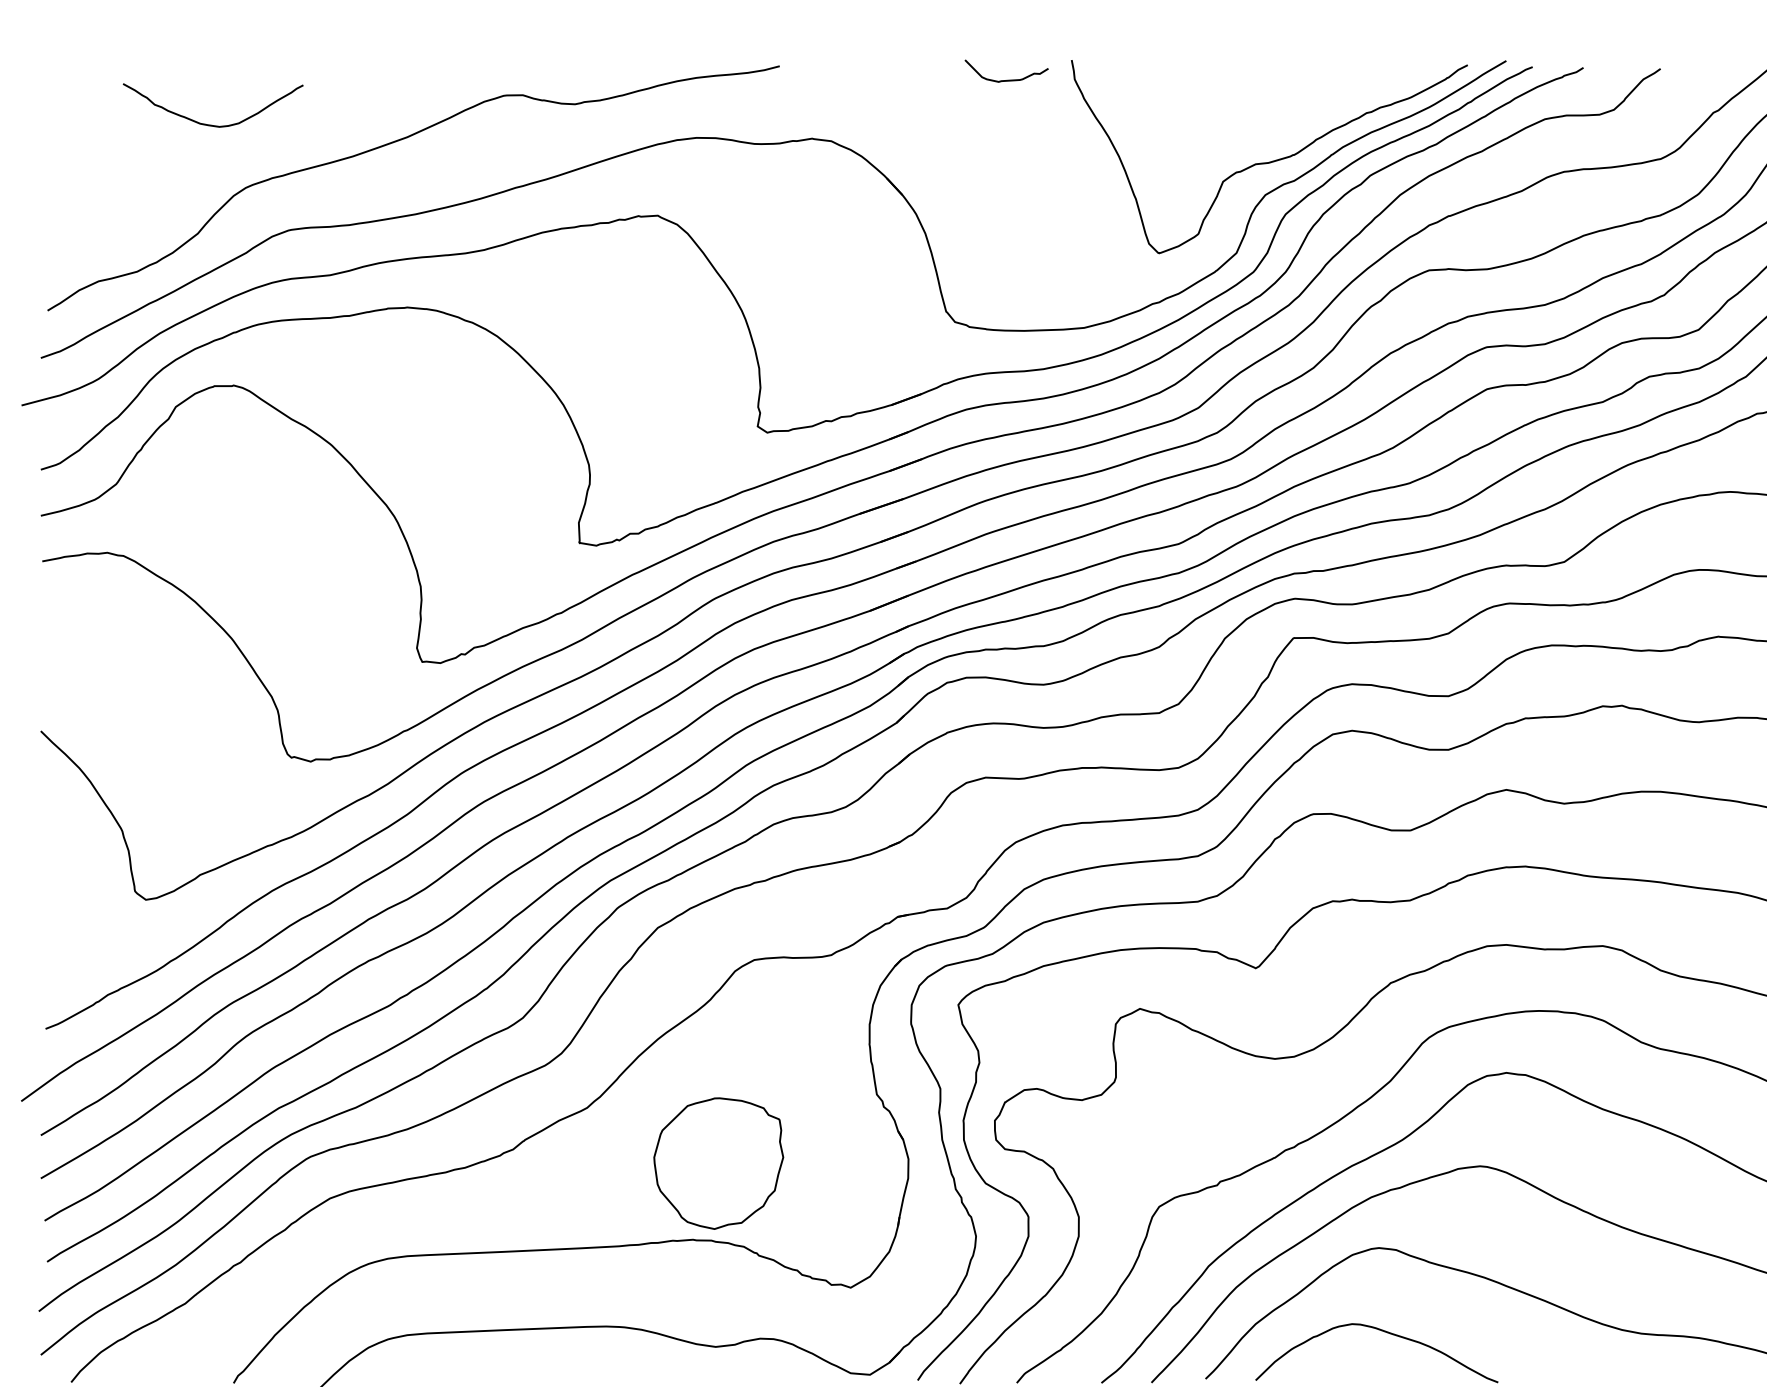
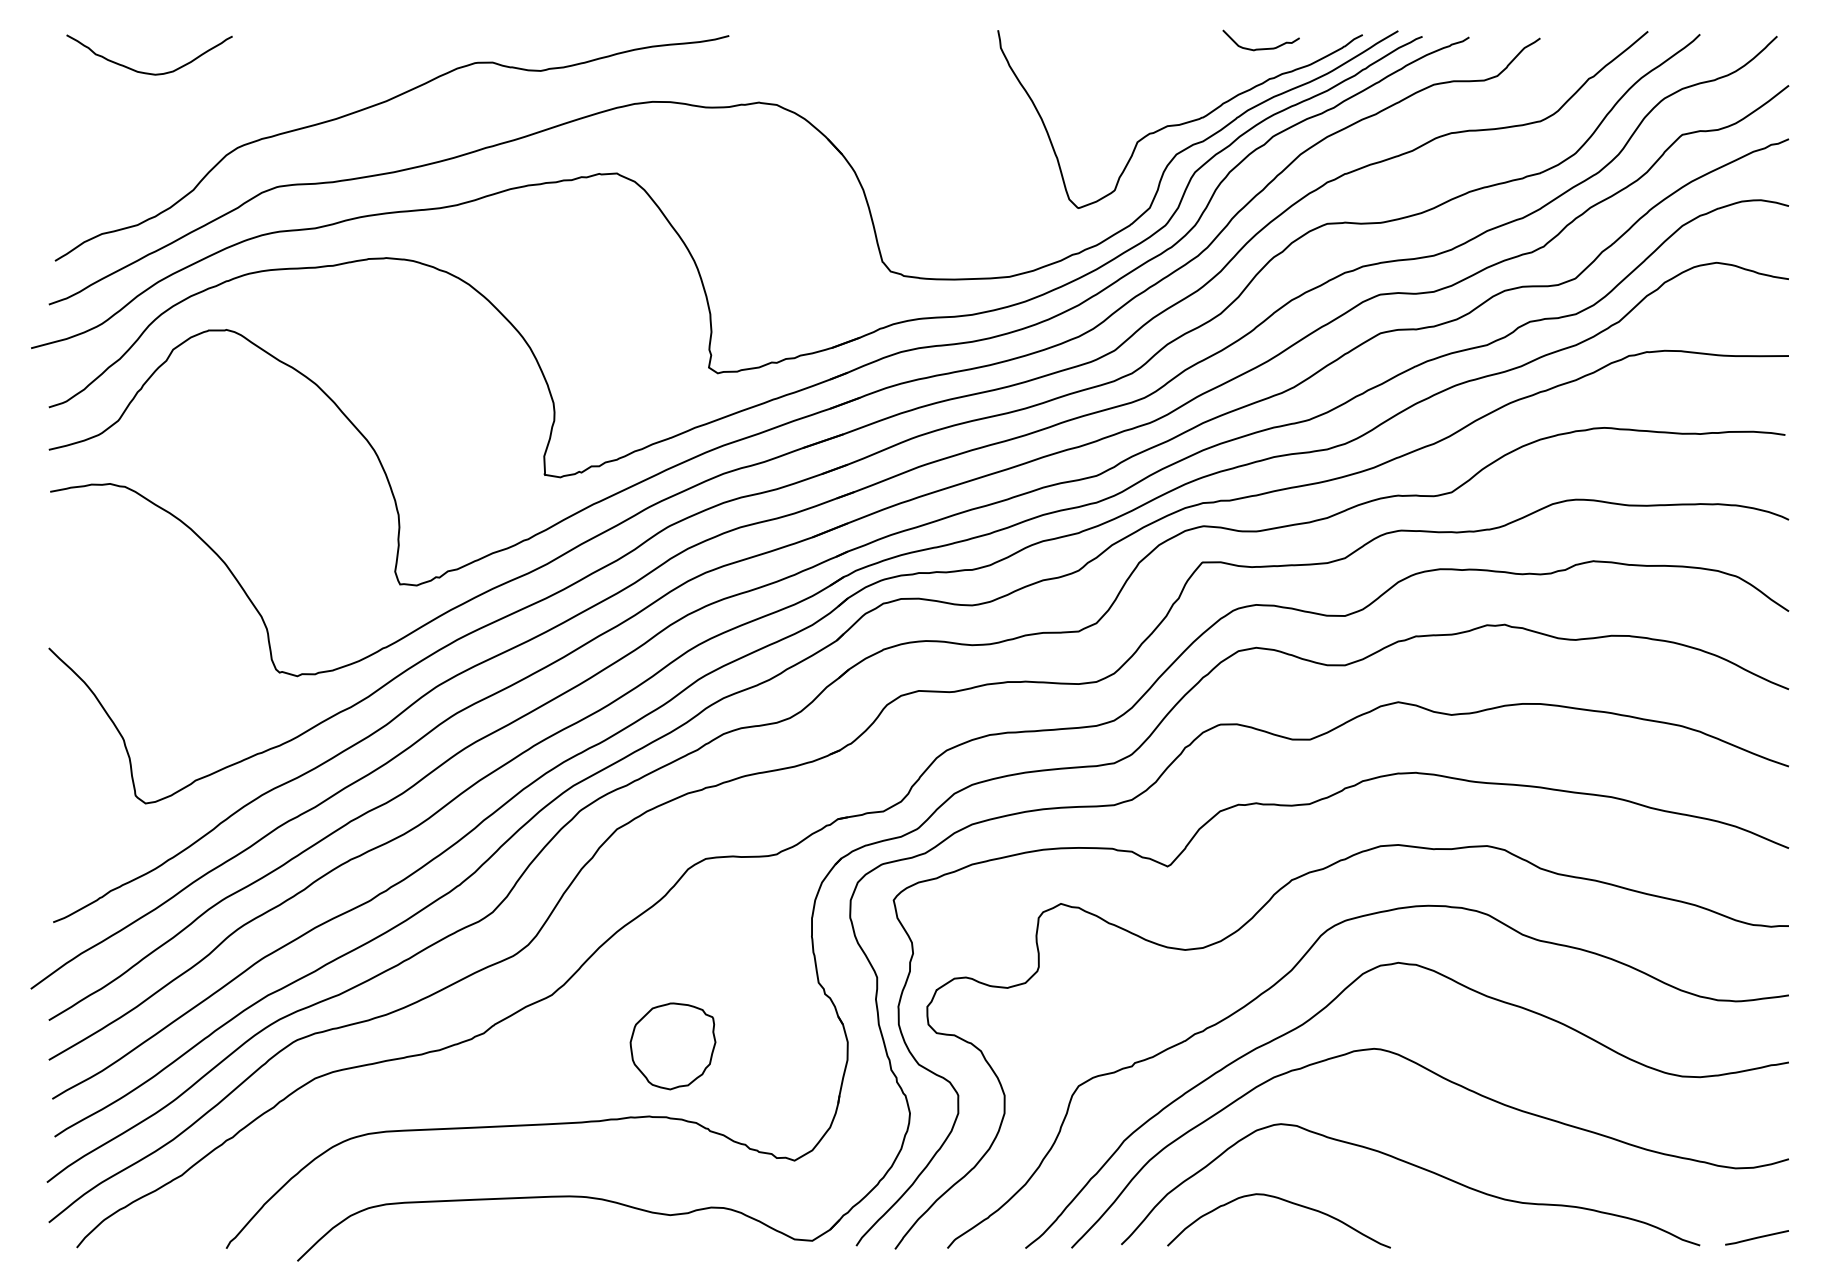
curve: (1005, 79) -> (1260, 48), moved
curve: (212, 124) -> (148, 72), moved
part: (718, 1163) -> (672, 1046), size x0.71

